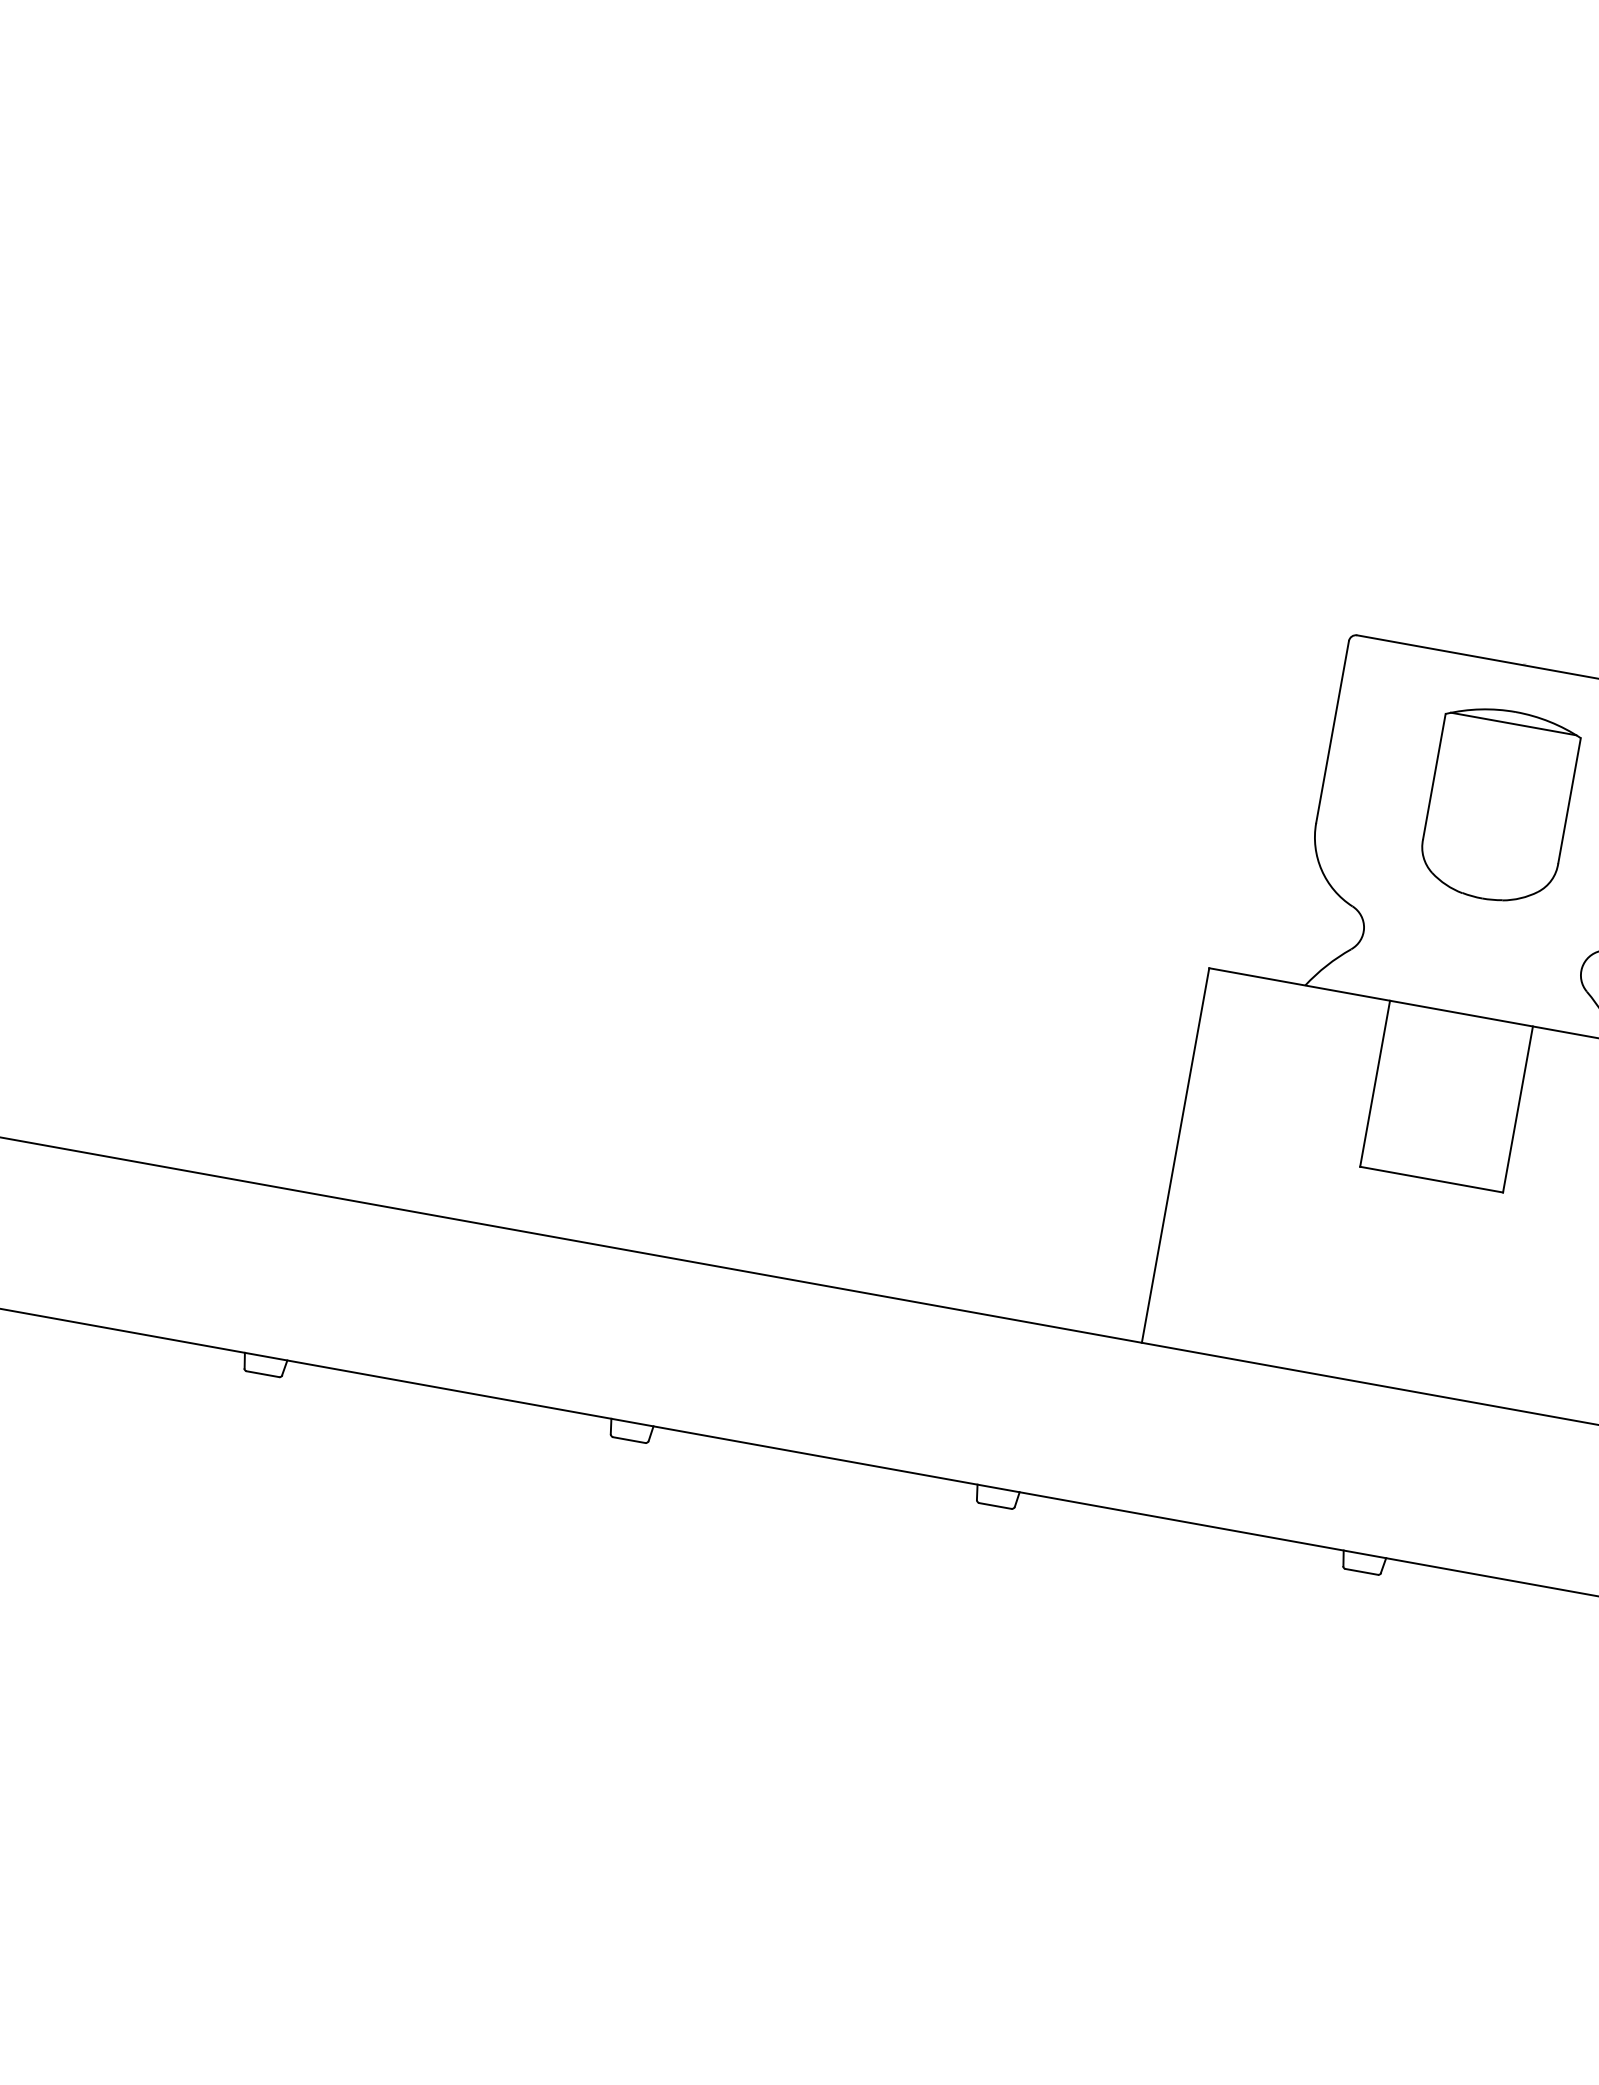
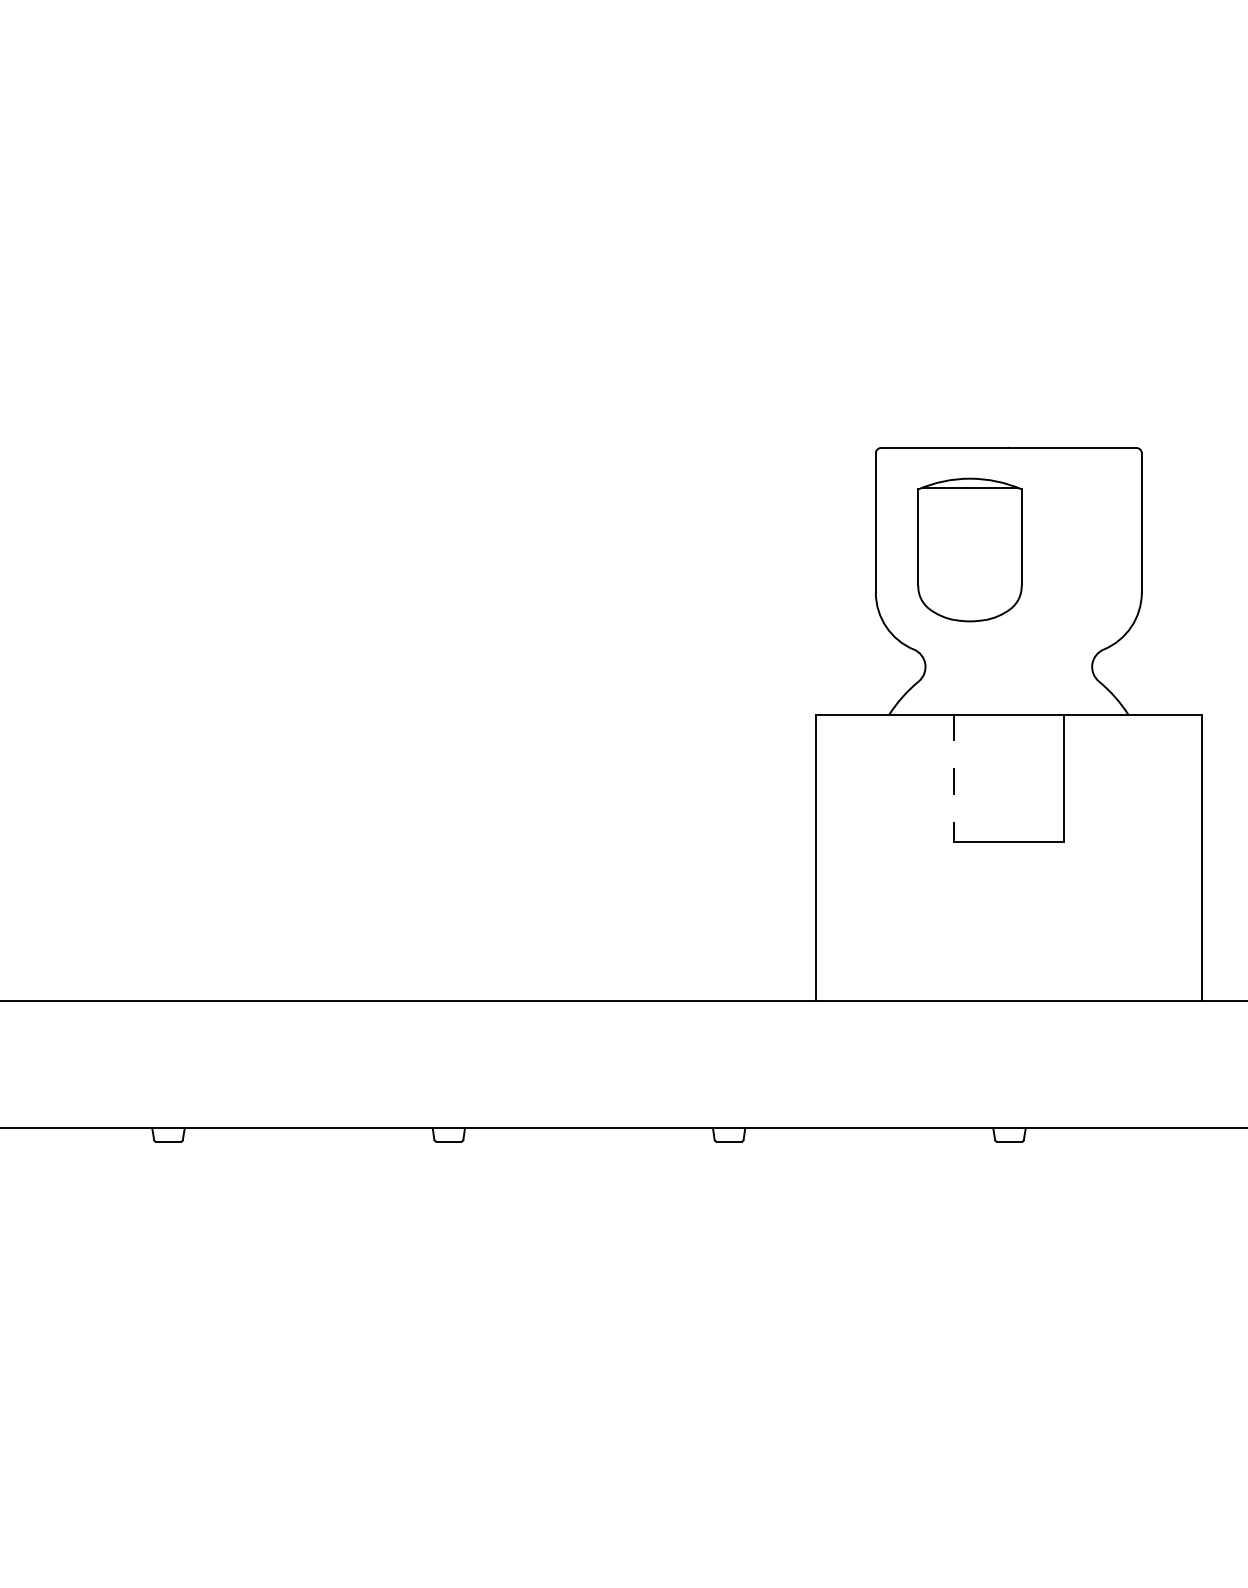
part: (1498, 804) -> (969, 549), moved
line: (1375, 1084) -> (954, 778), solid -> dashed

